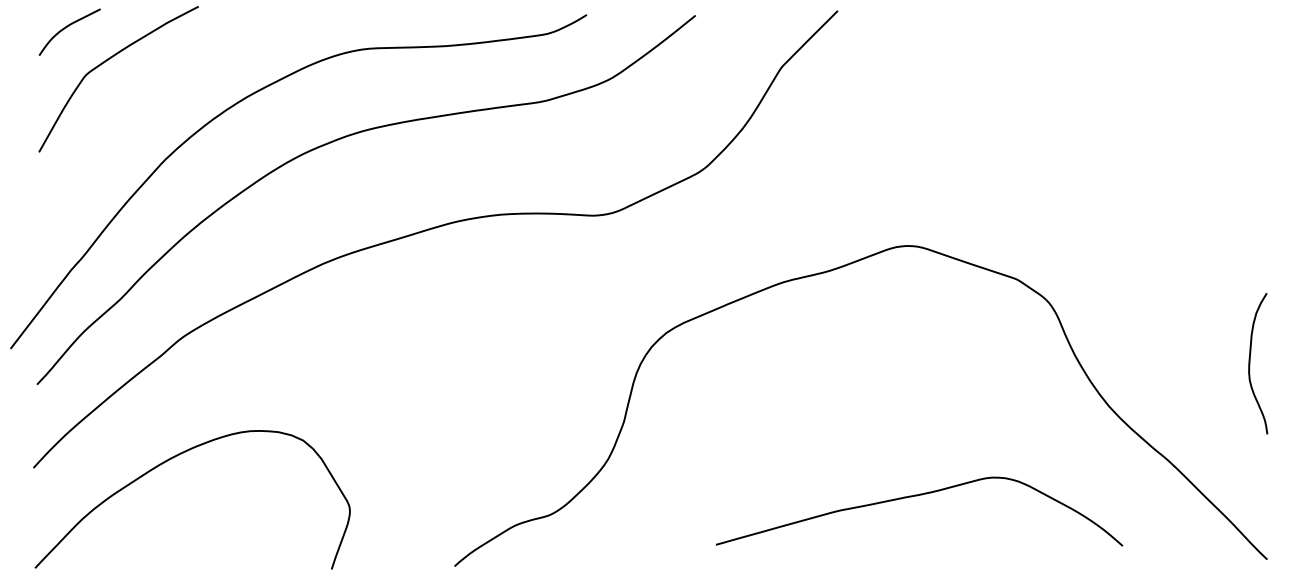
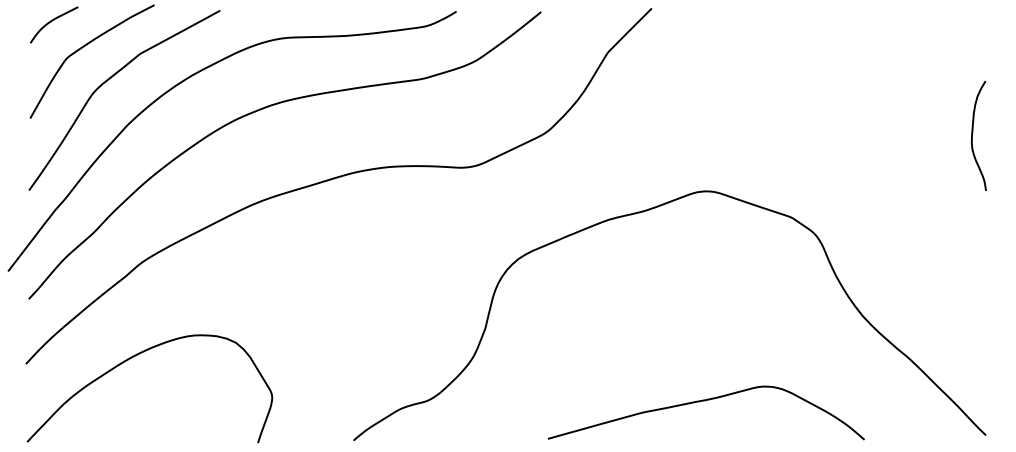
curve: (136, 106) -> (106, 82), added
curve: (1251, 360) -> (973, 133), moved
curve: (918, 496) -> (705, 401), moved

